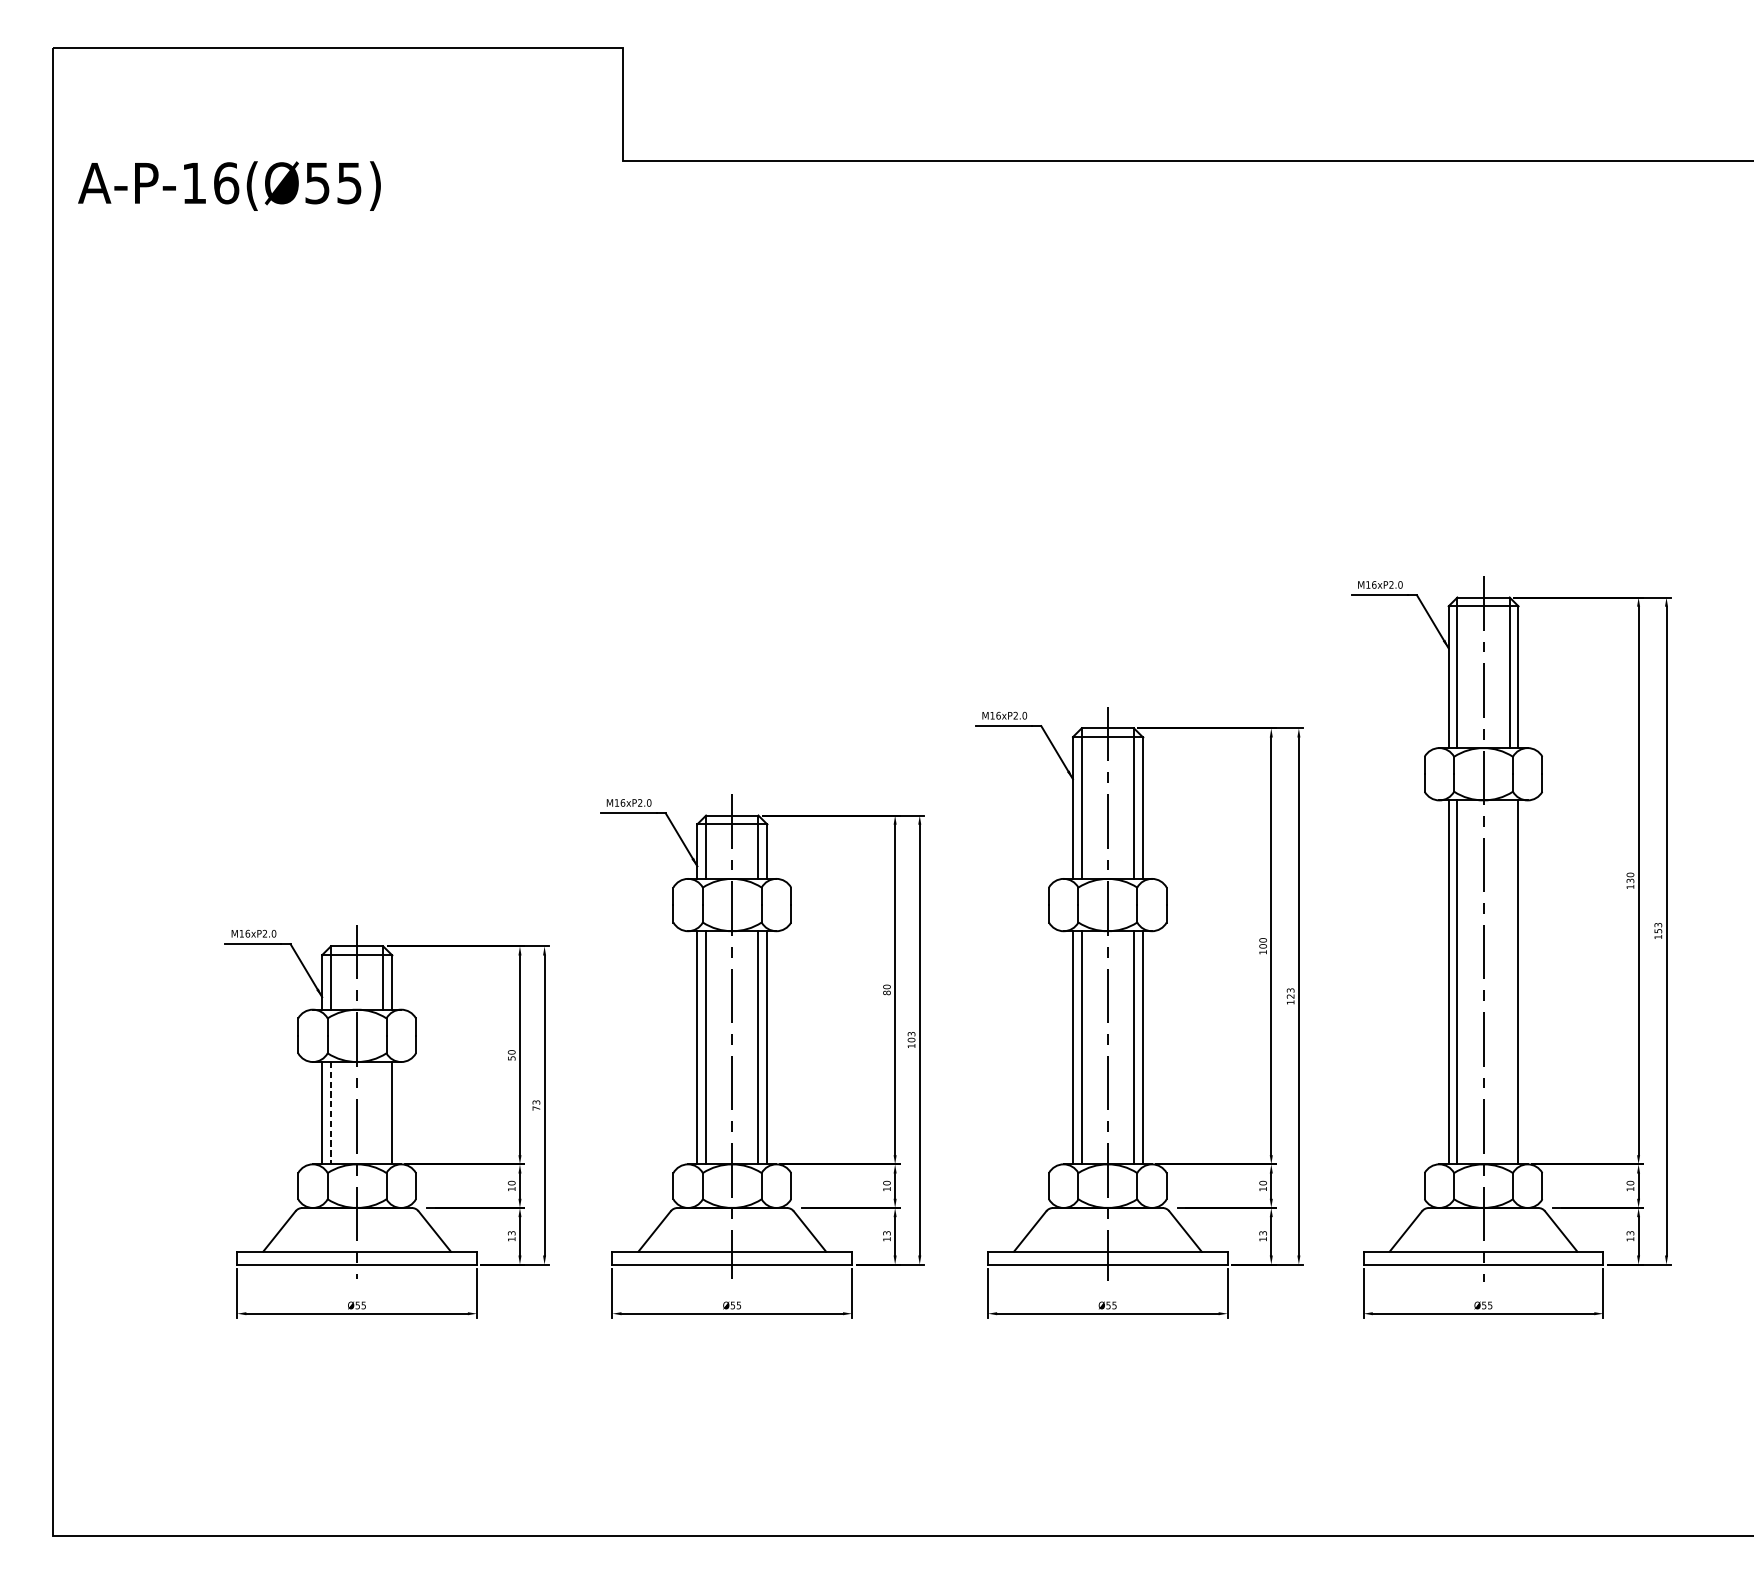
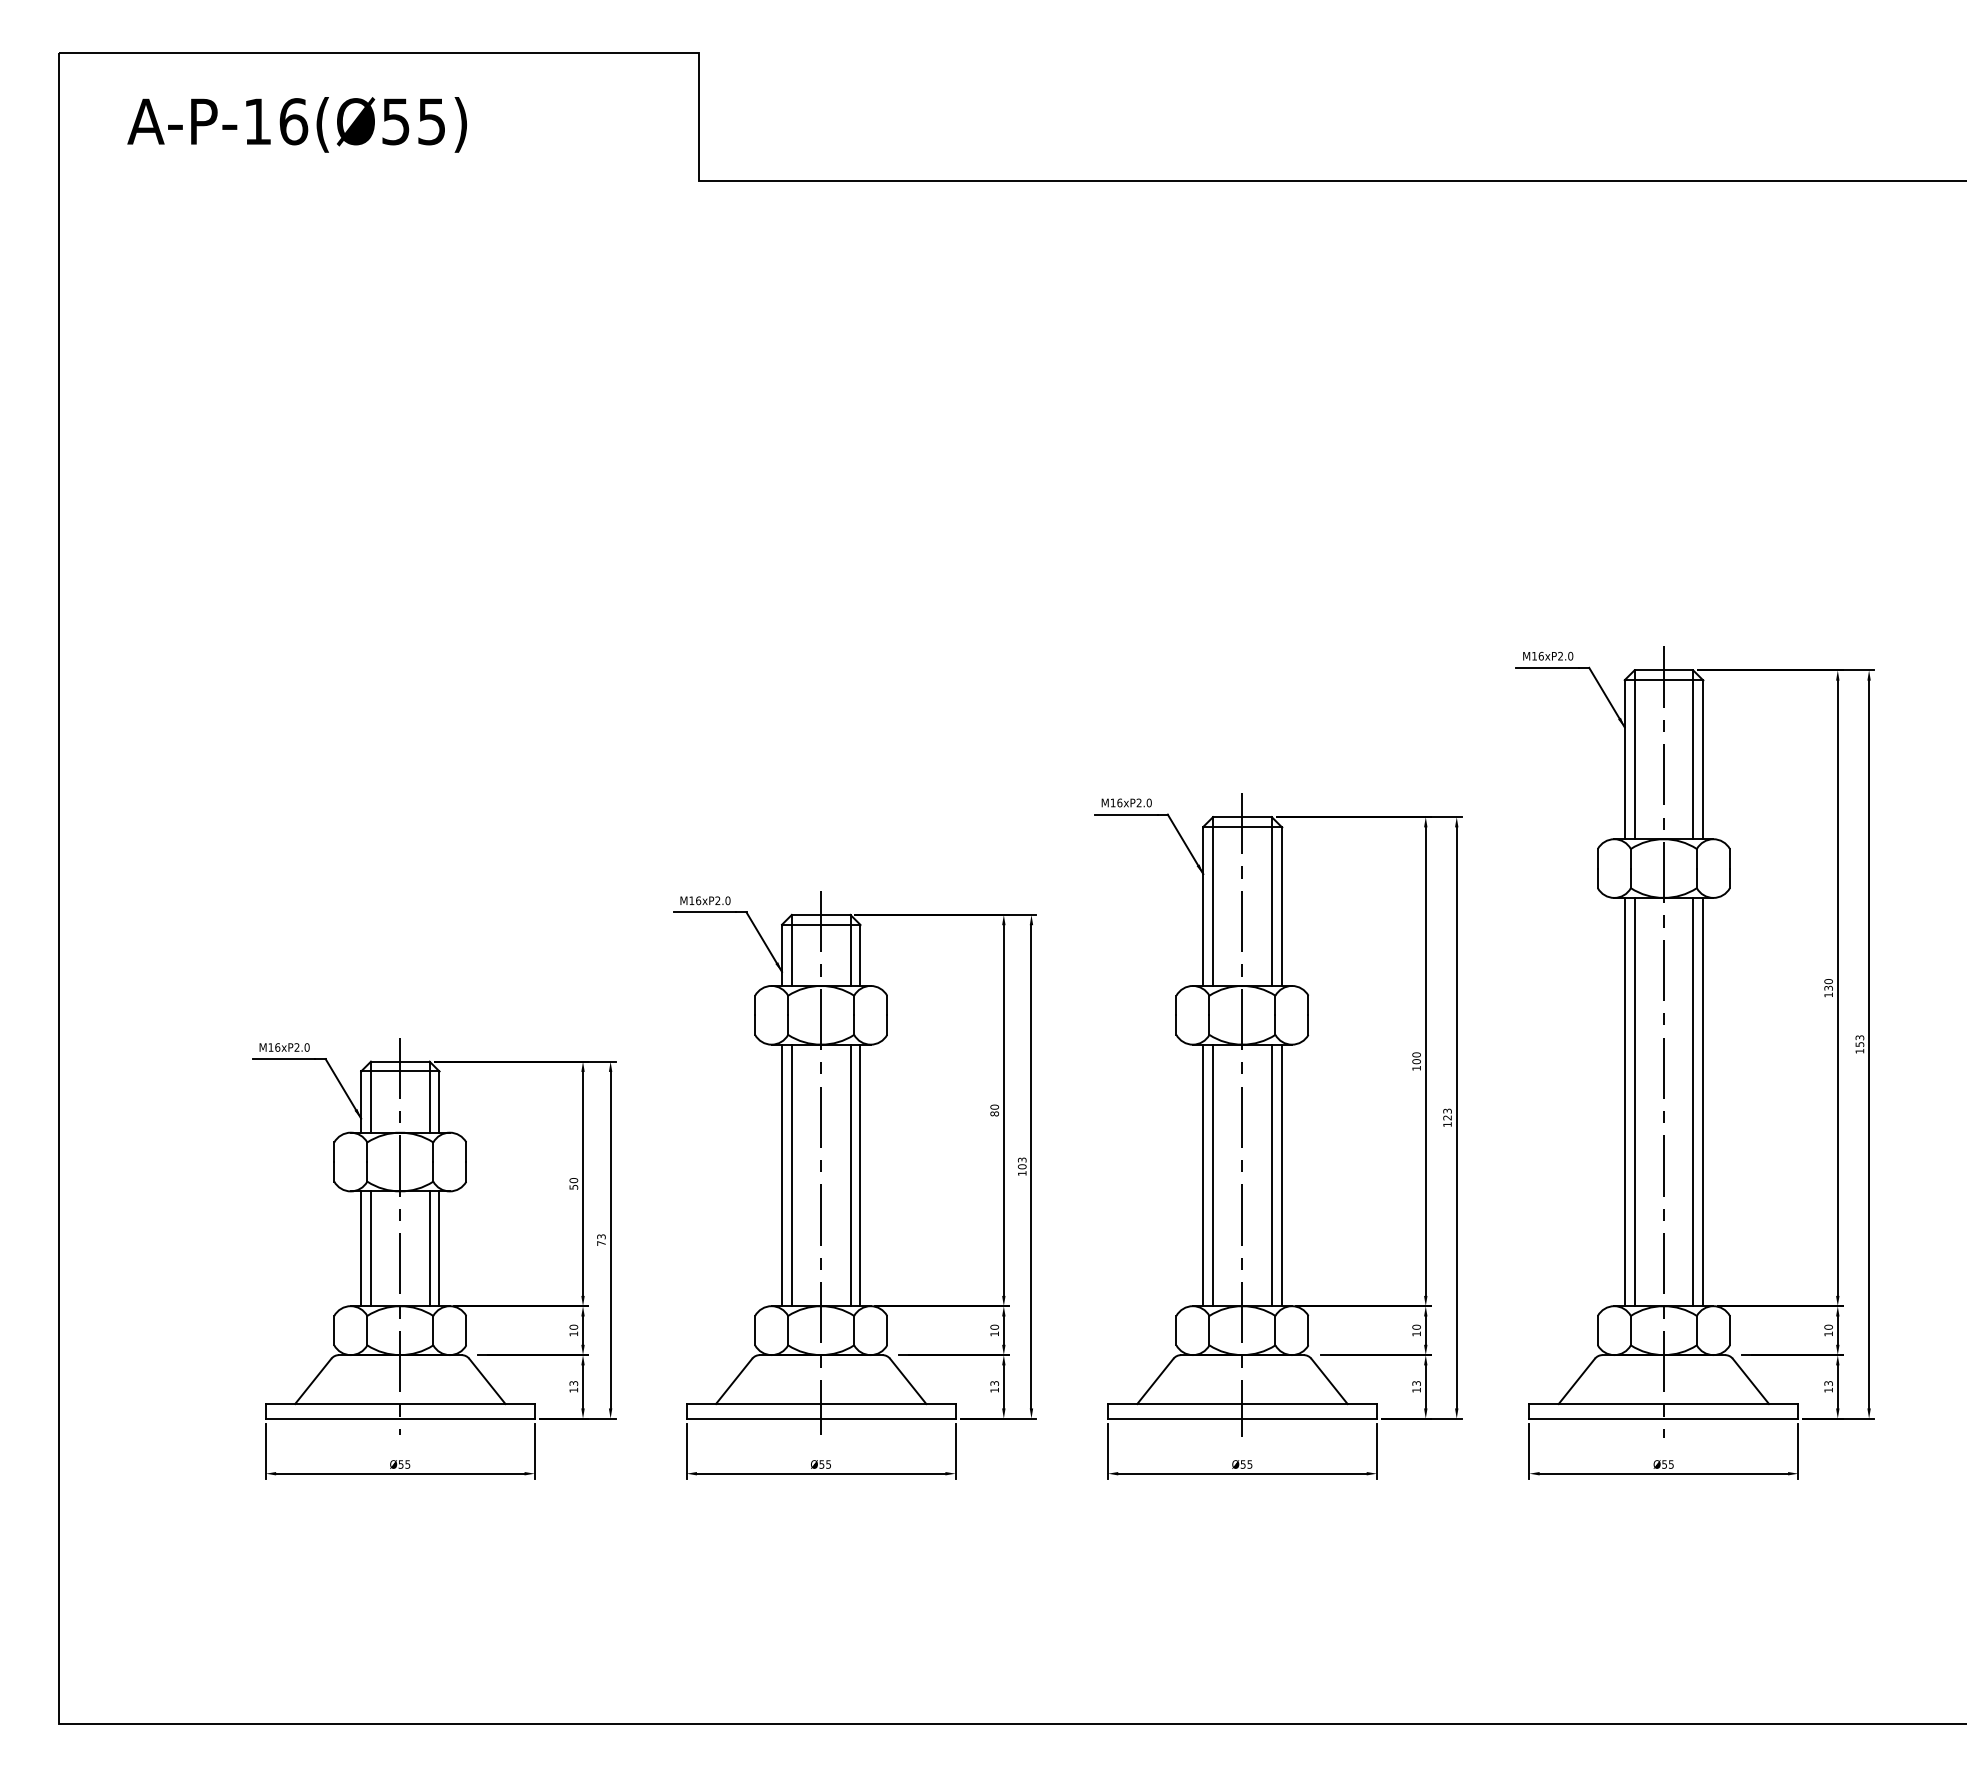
text: (228, 185) -> (296, 124), moved
line: (1509, 981) -> (1693, 1101), added
line: (383, 1112) -> (429, 1248), added
line: (330, 1113) -> (370, 1249), dashed -> solid

